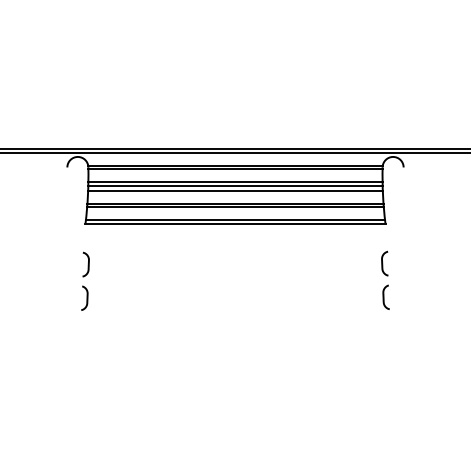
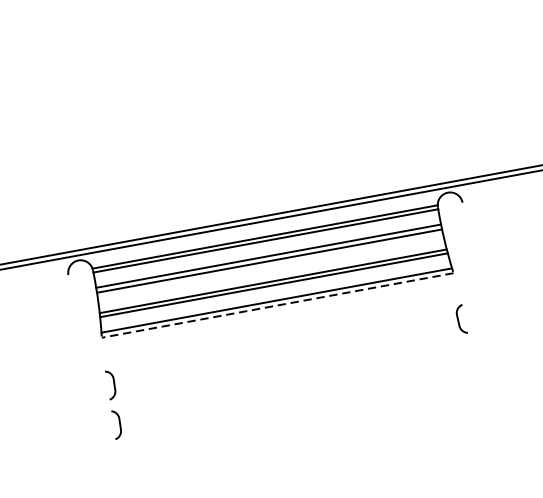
line: (235, 190) -> (270, 265), removed
line: (235, 224) -> (277, 305), solid -> dashed
curve: (384, 296) -> (467, 358), removed

